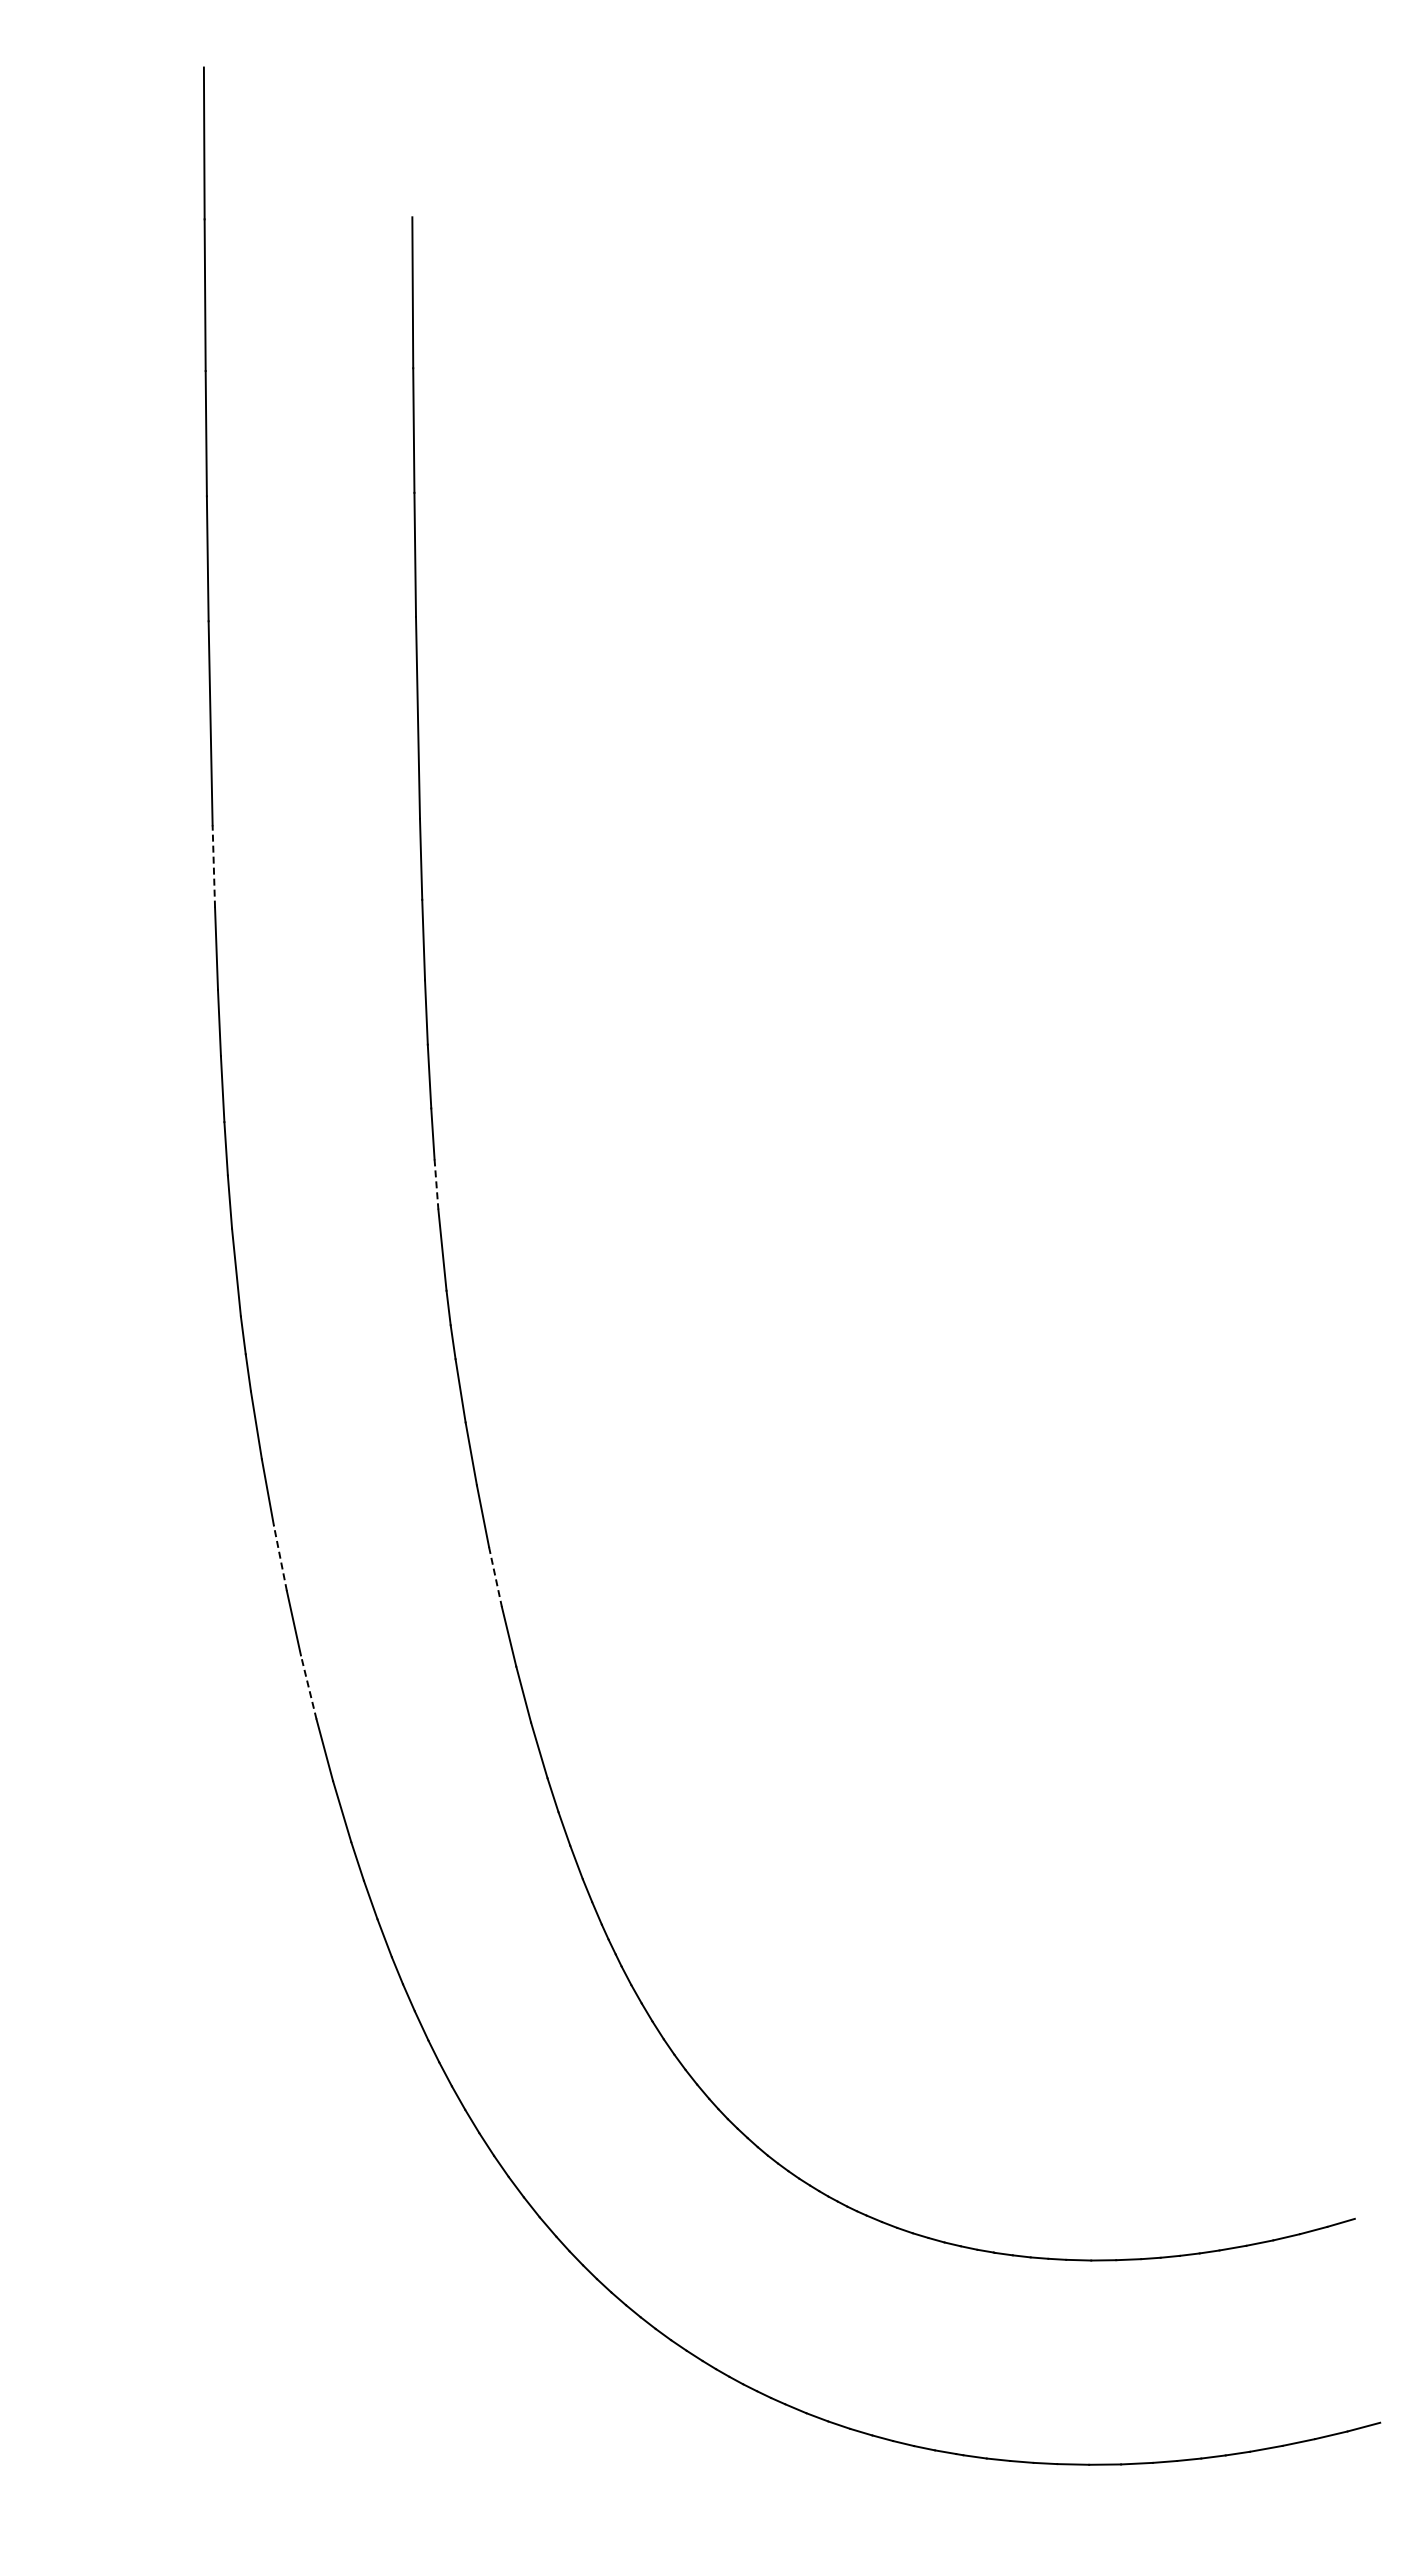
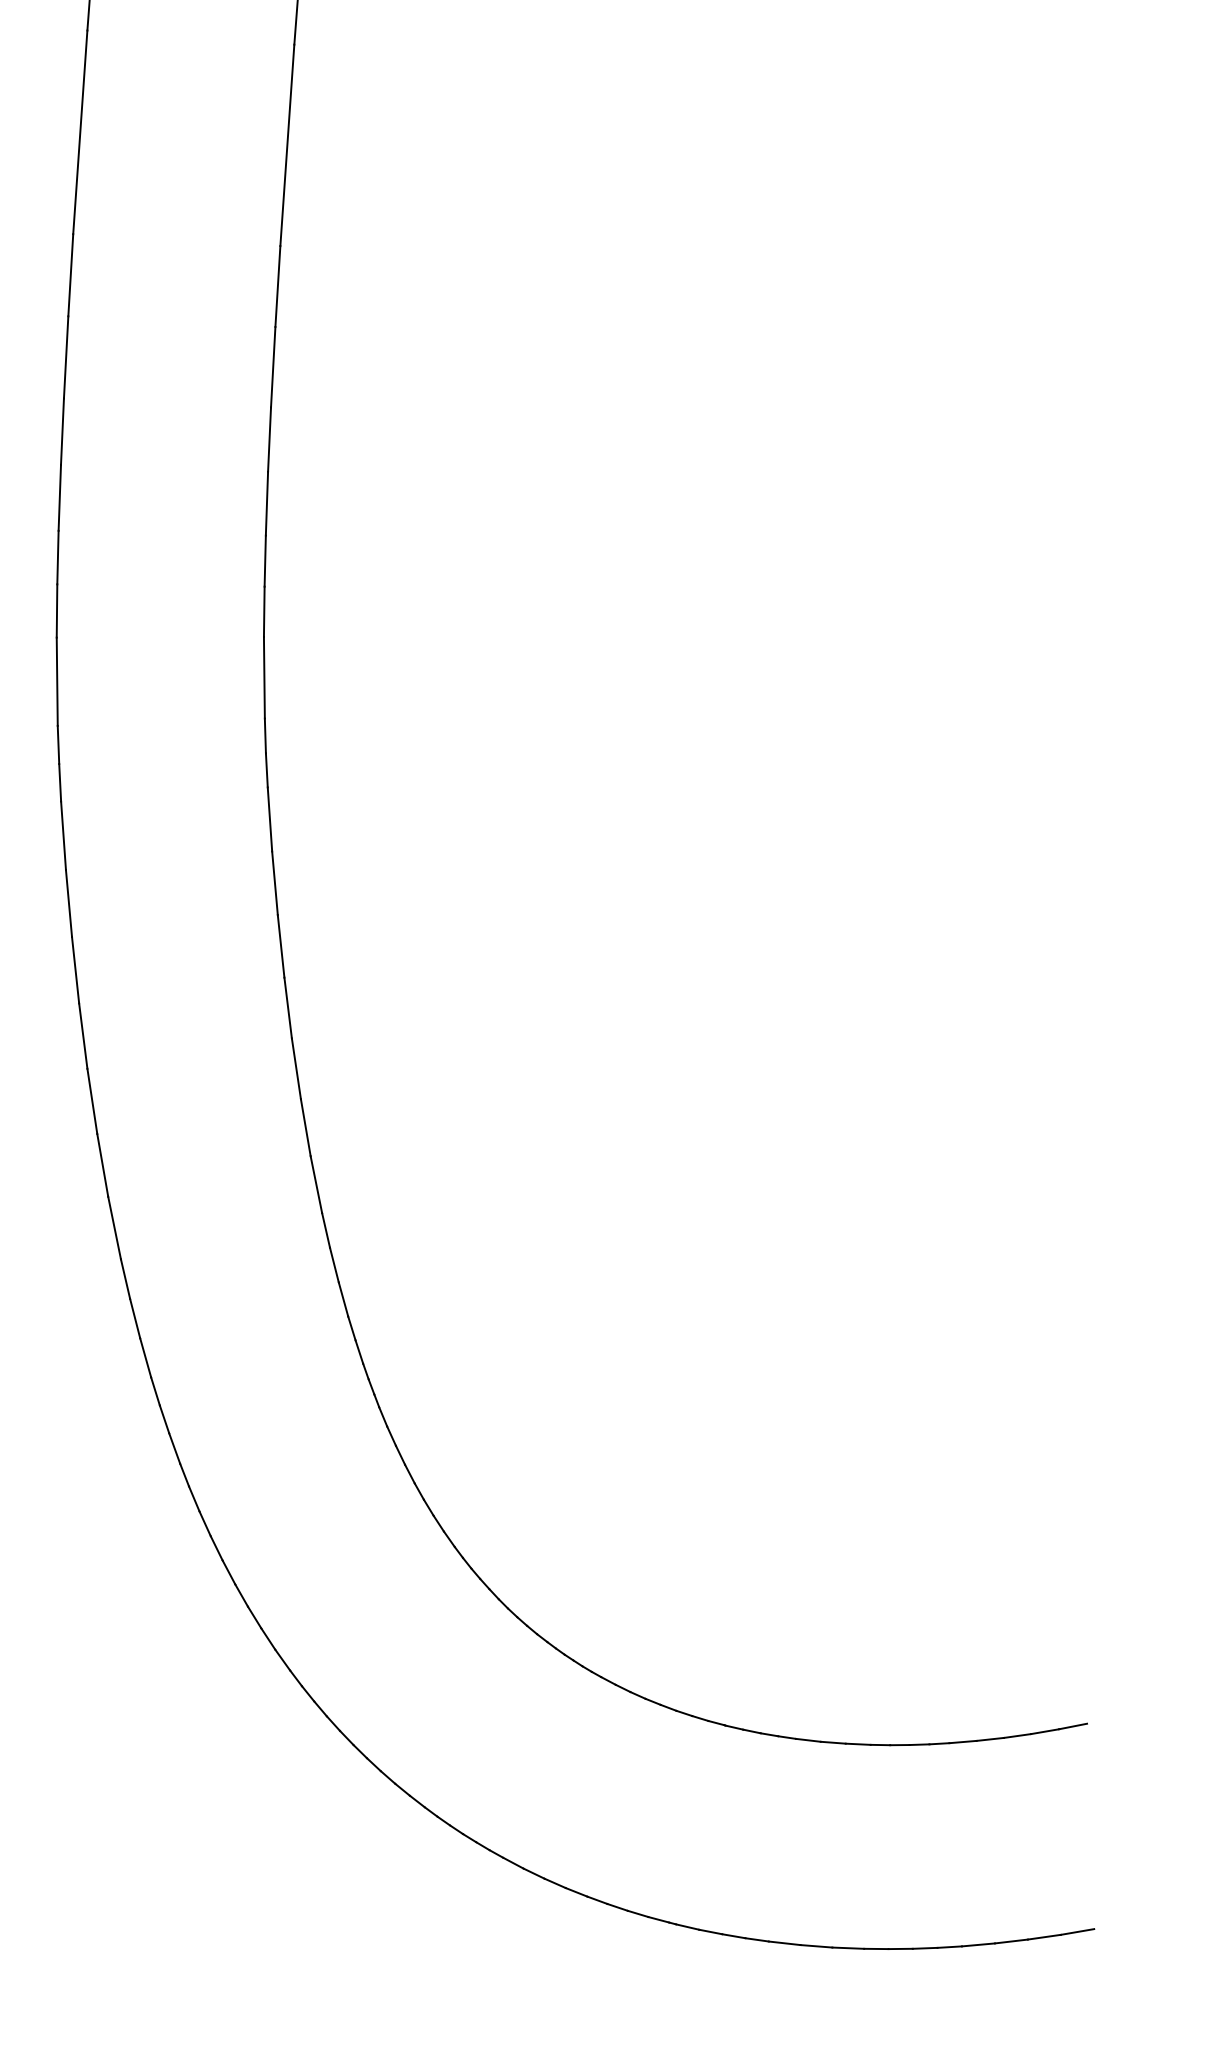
line: (213, 866) -> (70, 275), dashed -> solid
line: (436, 1185) -> (264, 612), dashed -> solid
line: (280, 1557) -> (75, 969), dashed -> solid
line: (495, 1577) -> (288, 1008), dashed -> solid
line: (308, 1687) -> (92, 1101), dashed -> solid

